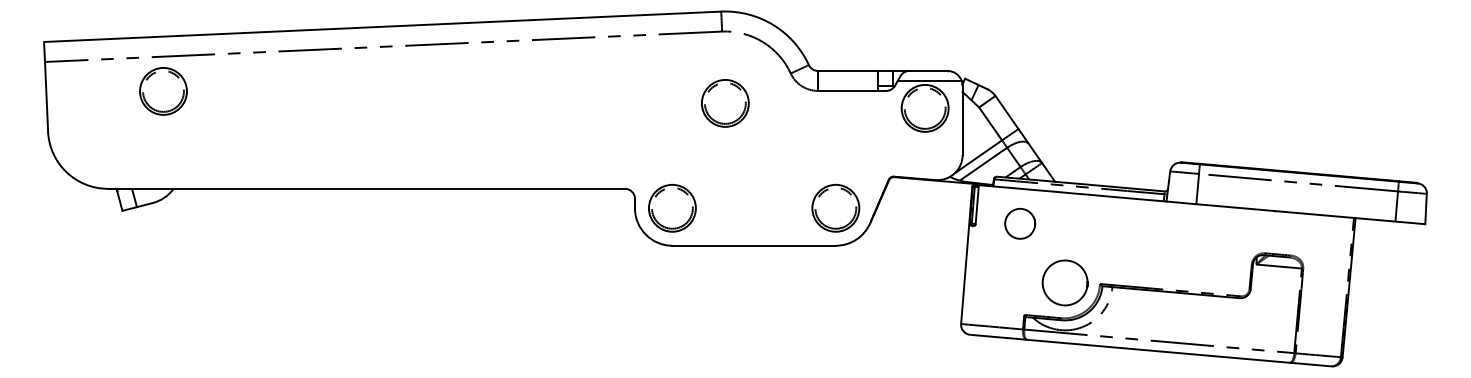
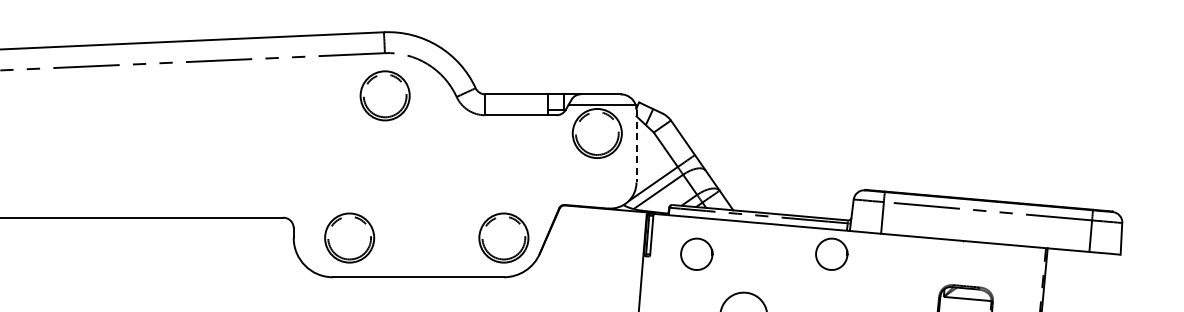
part: (725, 103) -> (385, 95), moved
line: (962, 120) -> (636, 146), solid -> dashed
part: (672, 207) -> (349, 237), moved
curve: (1152, 210) -> (835, 240), added

